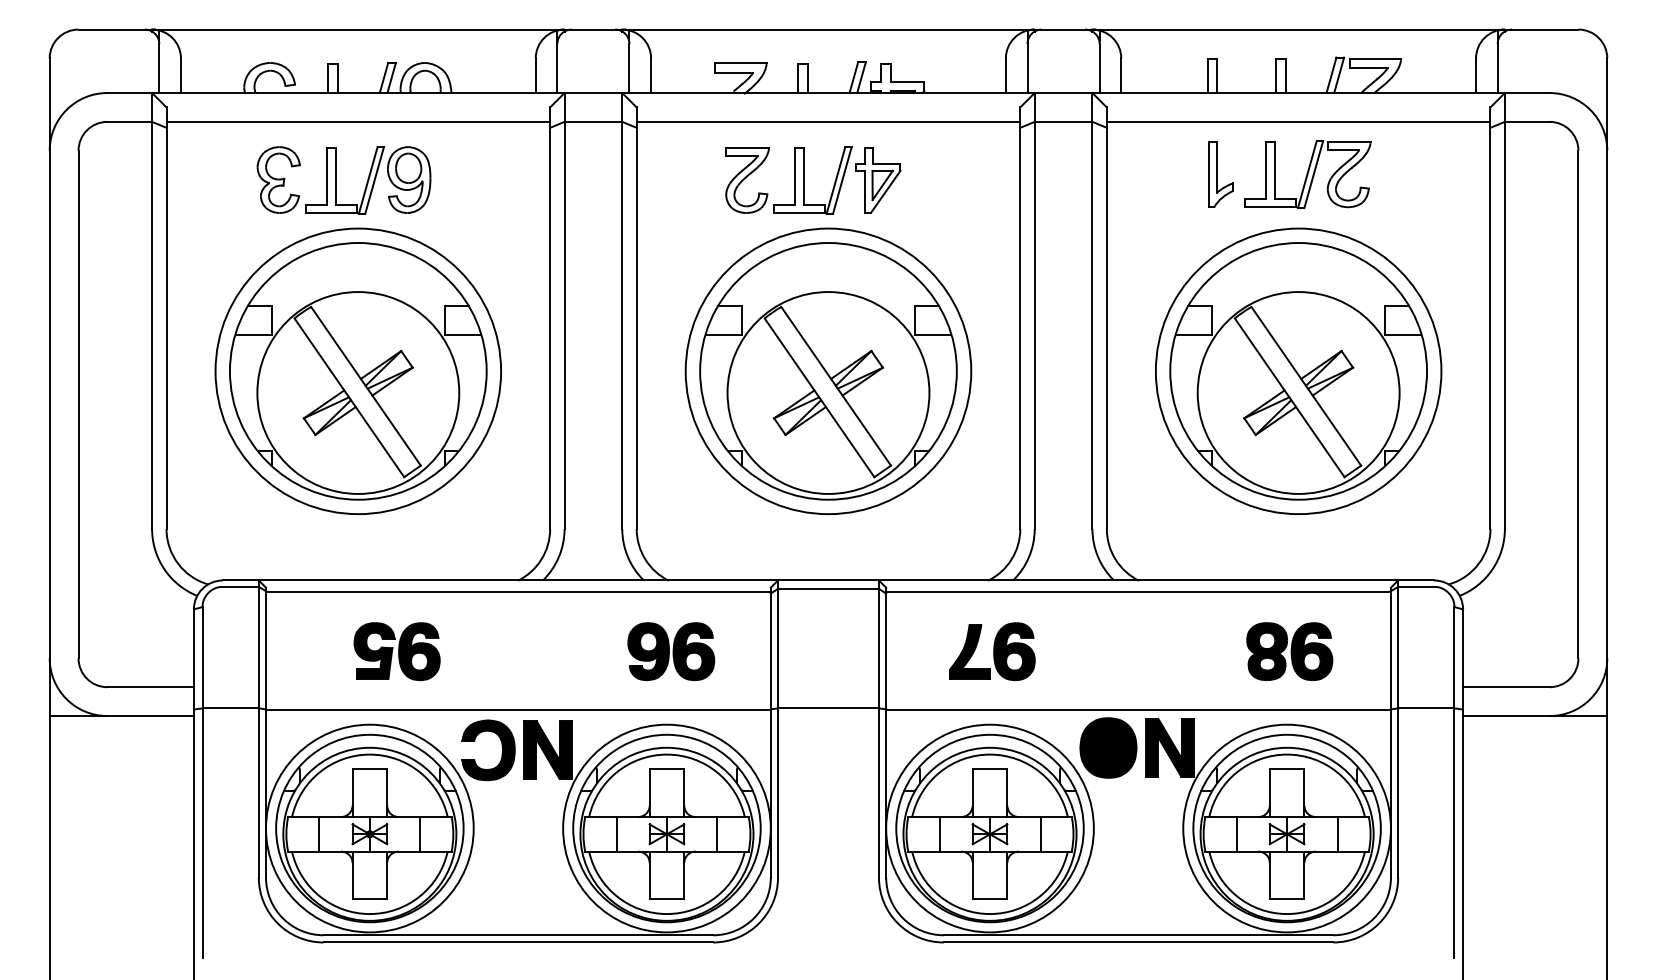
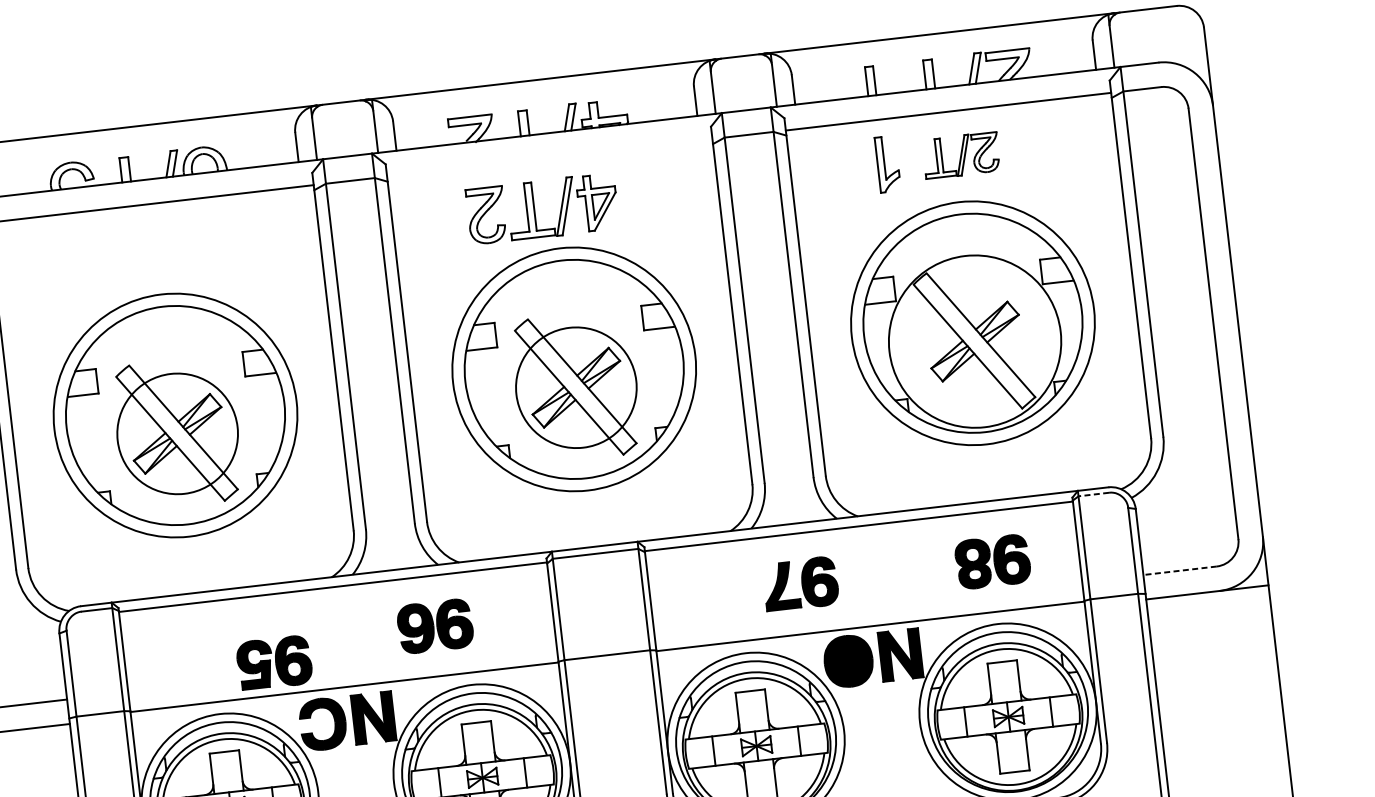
line: (828, 121) -> (549, 157), removed
part: (1307, 174) -> (961, 155), size x0.7
part: (336, 180) -> (138, 255), removed
circle: (358, 392) -> (177, 433), size x0.7
circle: (828, 392) -> (576, 387), size x0.7
line: (1415, 586) -> (1093, 494), solid -> dashed
part: (396, 651) -> (273, 662), moved
part: (671, 651) -> (435, 626), moved
part: (992, 651) -> (801, 583), moved
line: (1505, 687) -> (1179, 571), solid -> dashed

